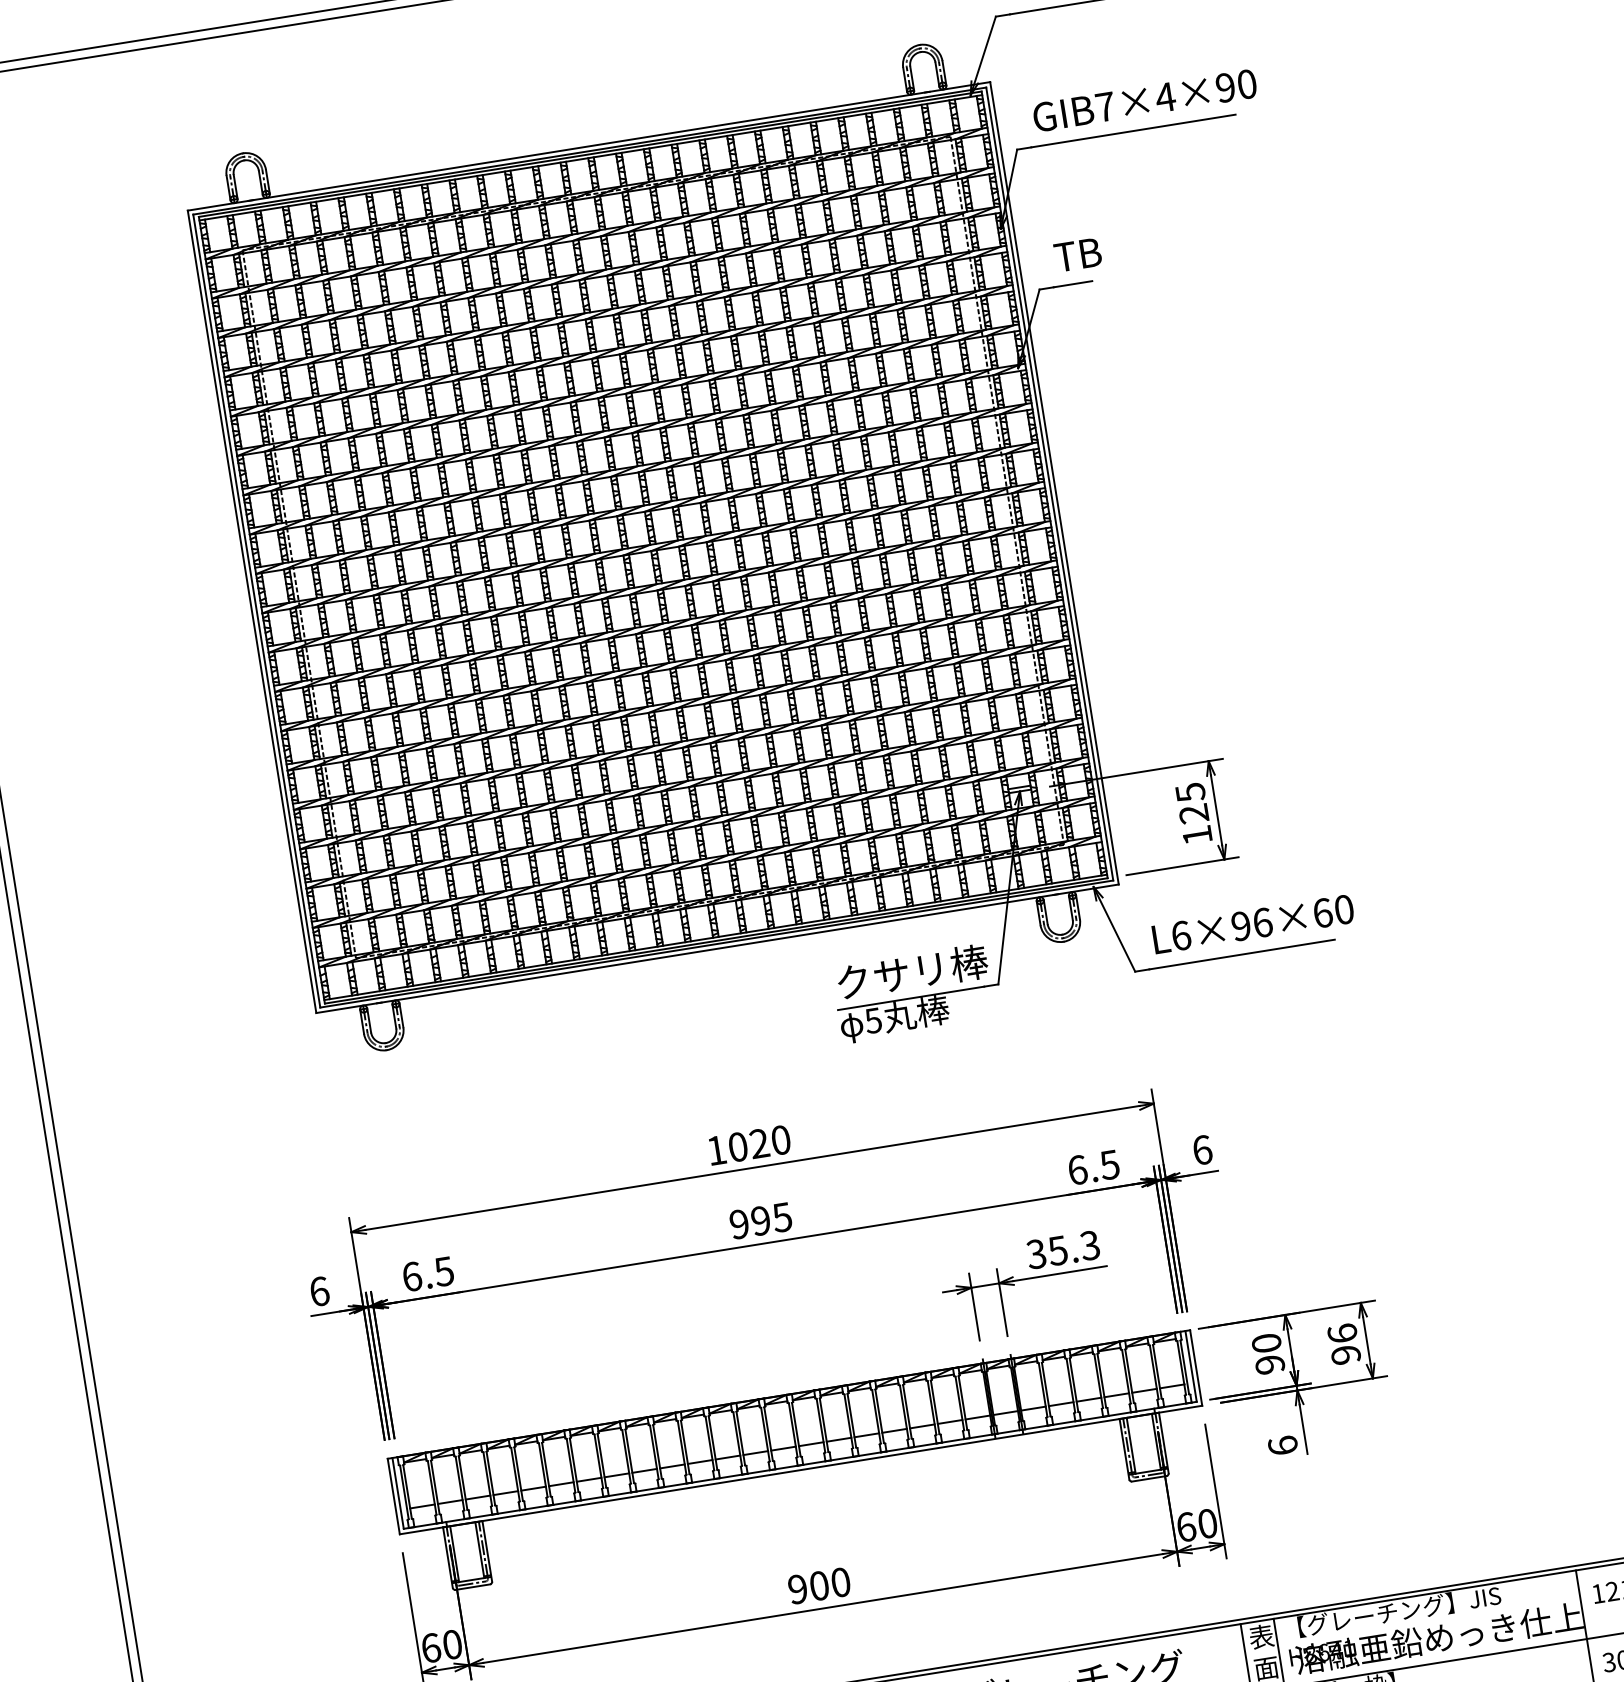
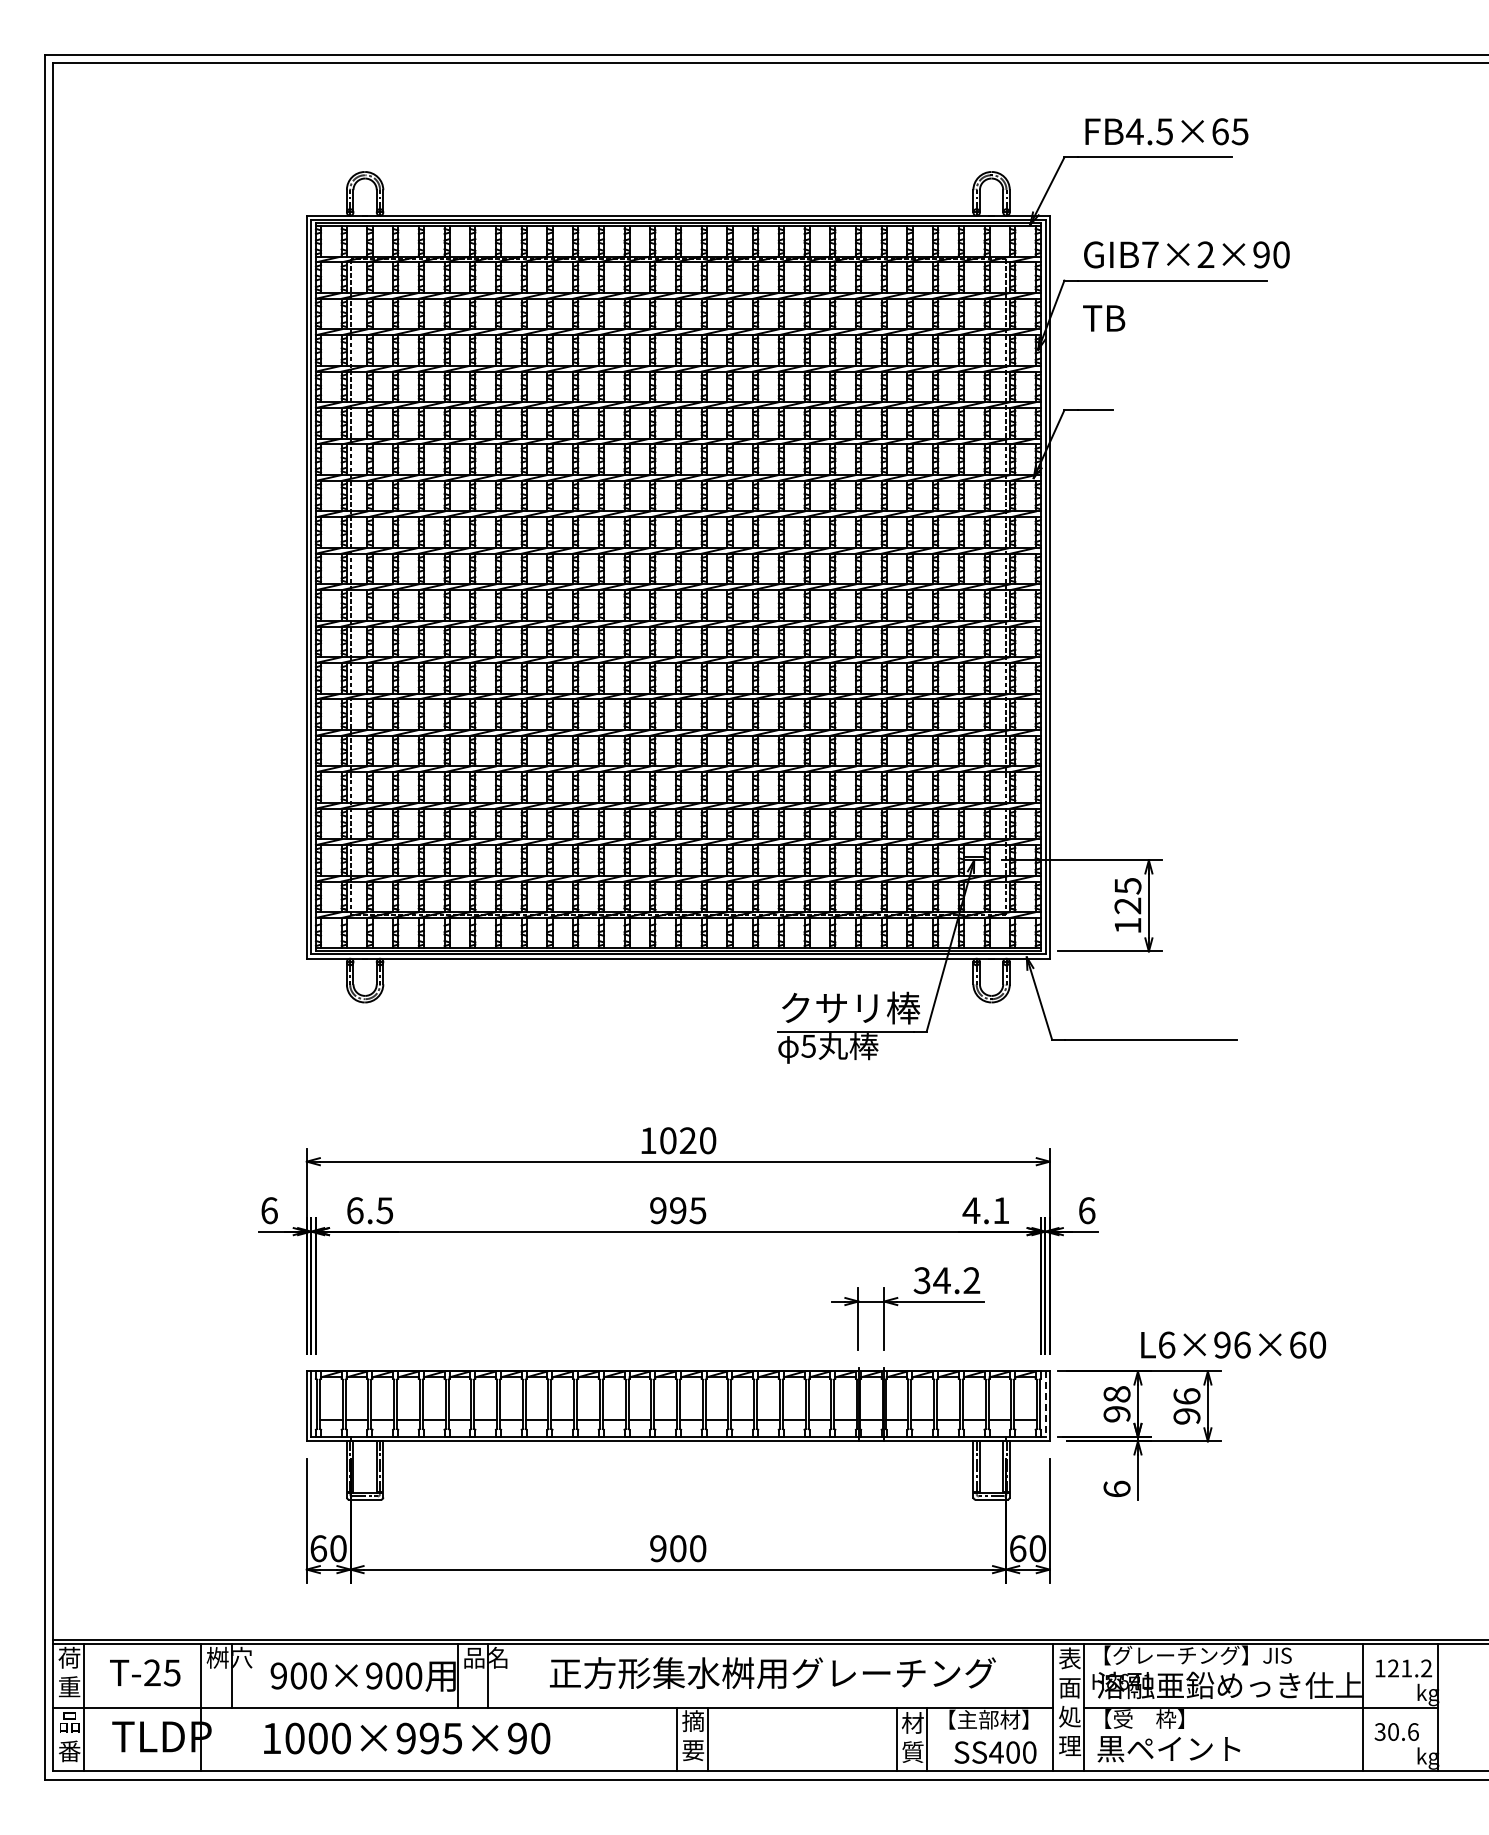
text: (1165, 97) -> (1205, 254), GIB7×4×90 -> GIB7×2×90
text: (1078, 254) -> (1104, 318), moved
text: (1253, 923) -> (1233, 1344), moved
text: (1092, 1167) -> (985, 1210), 6.5 -> 4.1
text: (1073, 1248) -> (956, 1280), 35.3 -> 34.2
text: (1267, 1343) -> (1117, 1394), 90 -> 98
line: (1191, 1366) -> (1045, 1404), solid -> dashed

